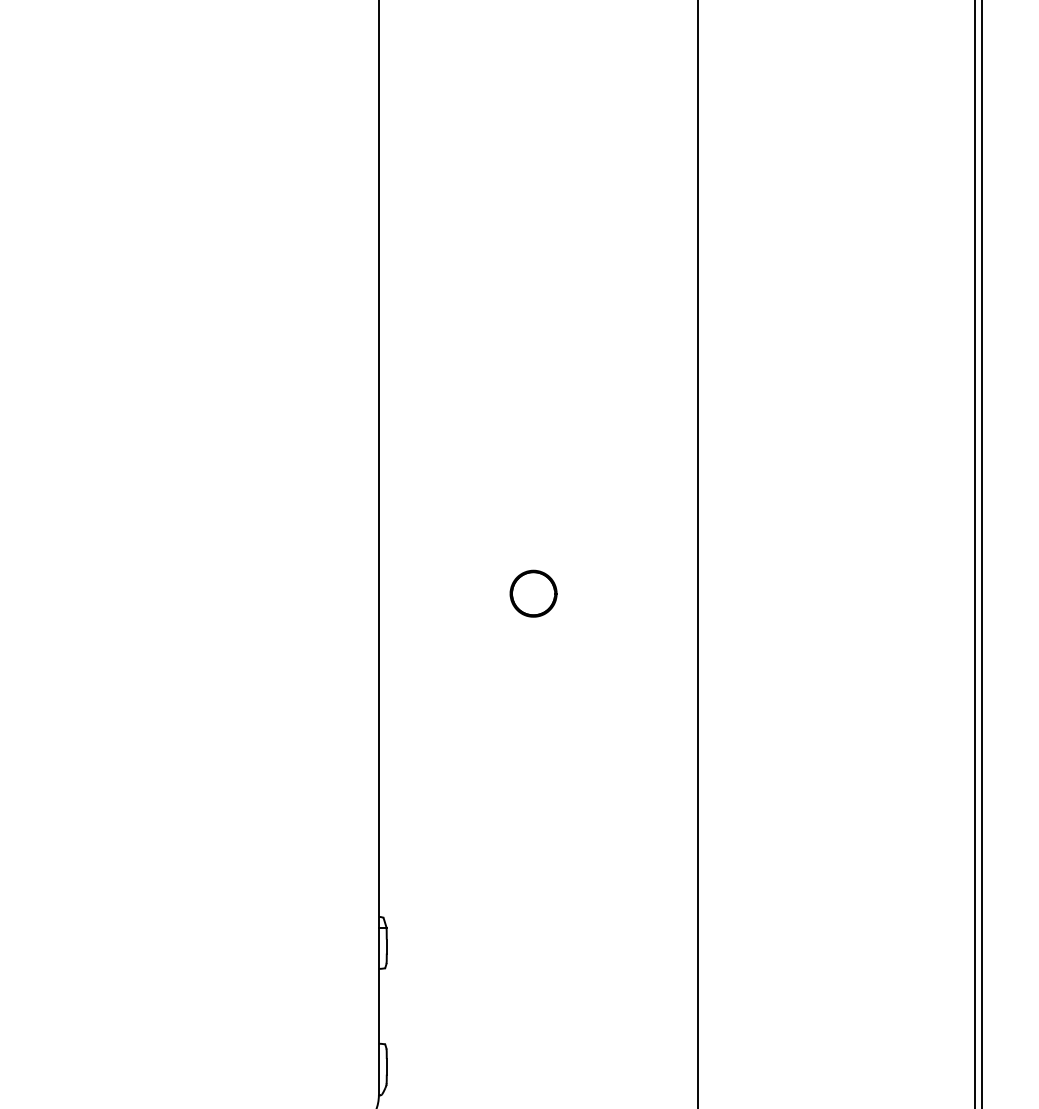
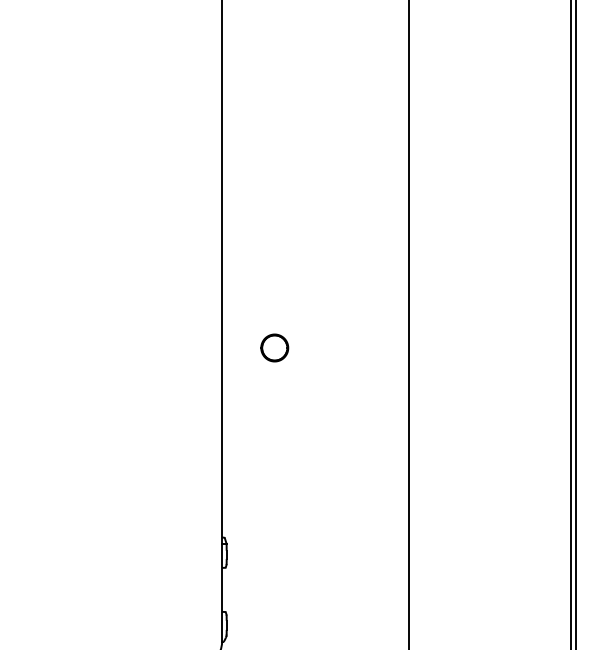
part: (533, 592) -> (274, 347), moved

